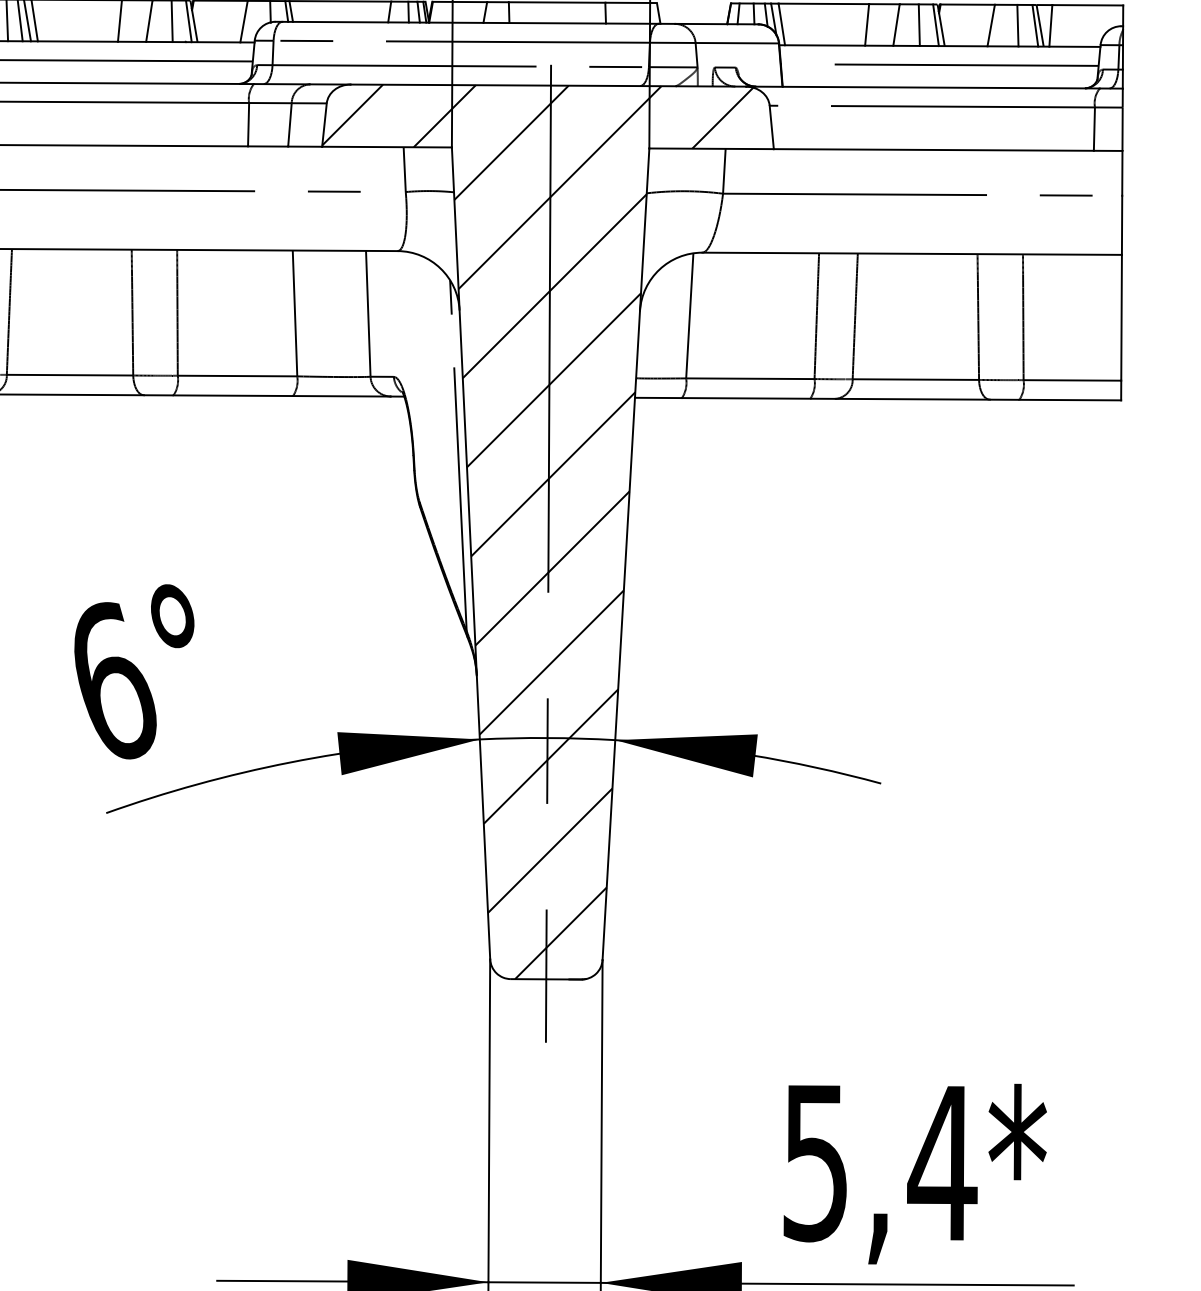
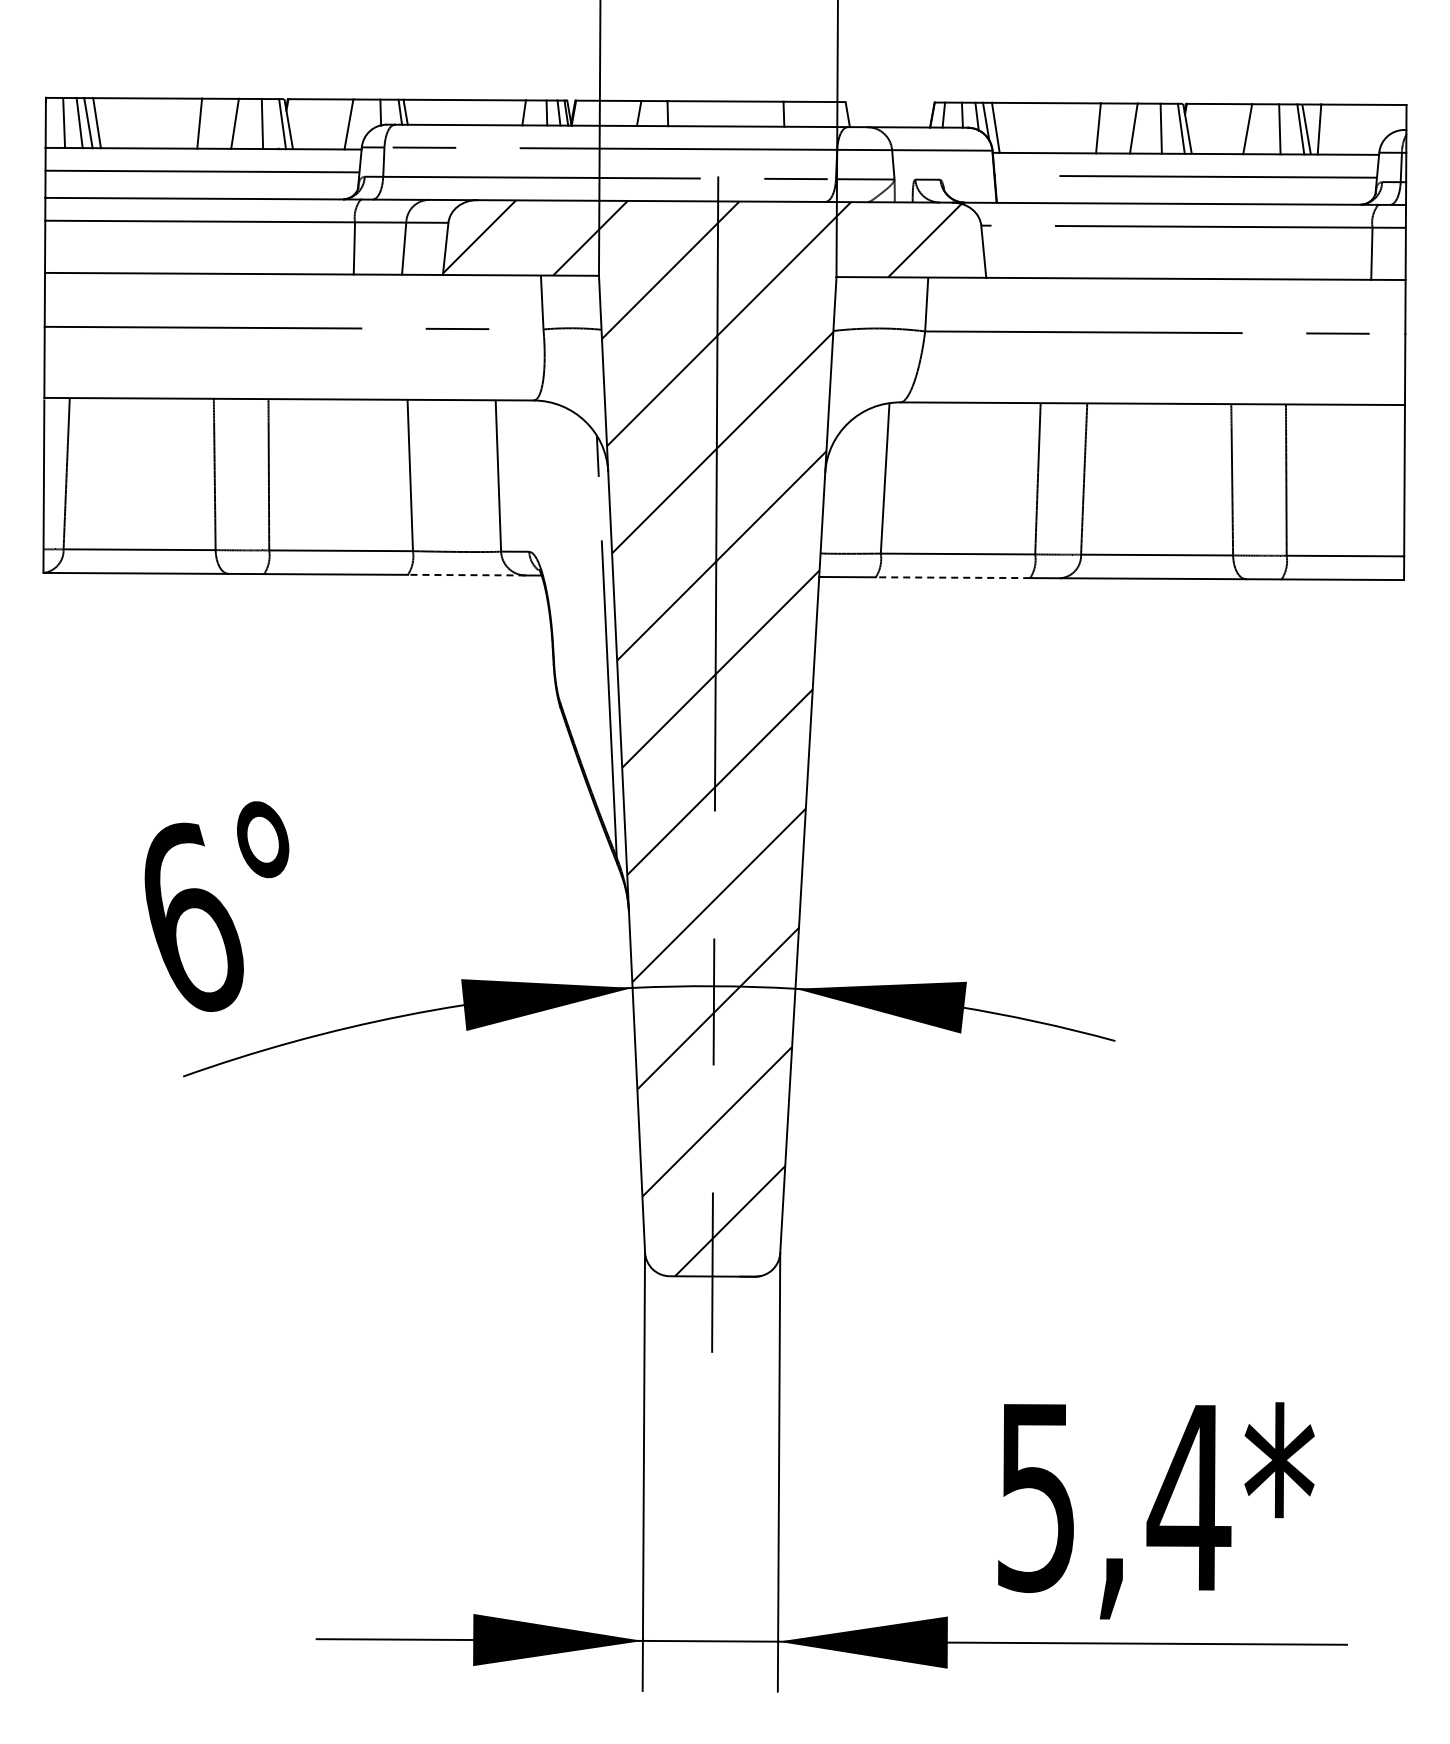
line: (341, 396) -> (466, 575), solid -> dashed
line: (745, 398) -> (952, 577), solid -> dashed

